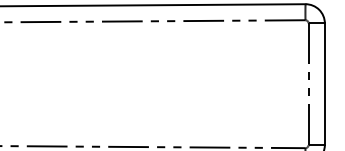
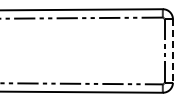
line: (323, 85) -> (172, 51), solid -> dashed

